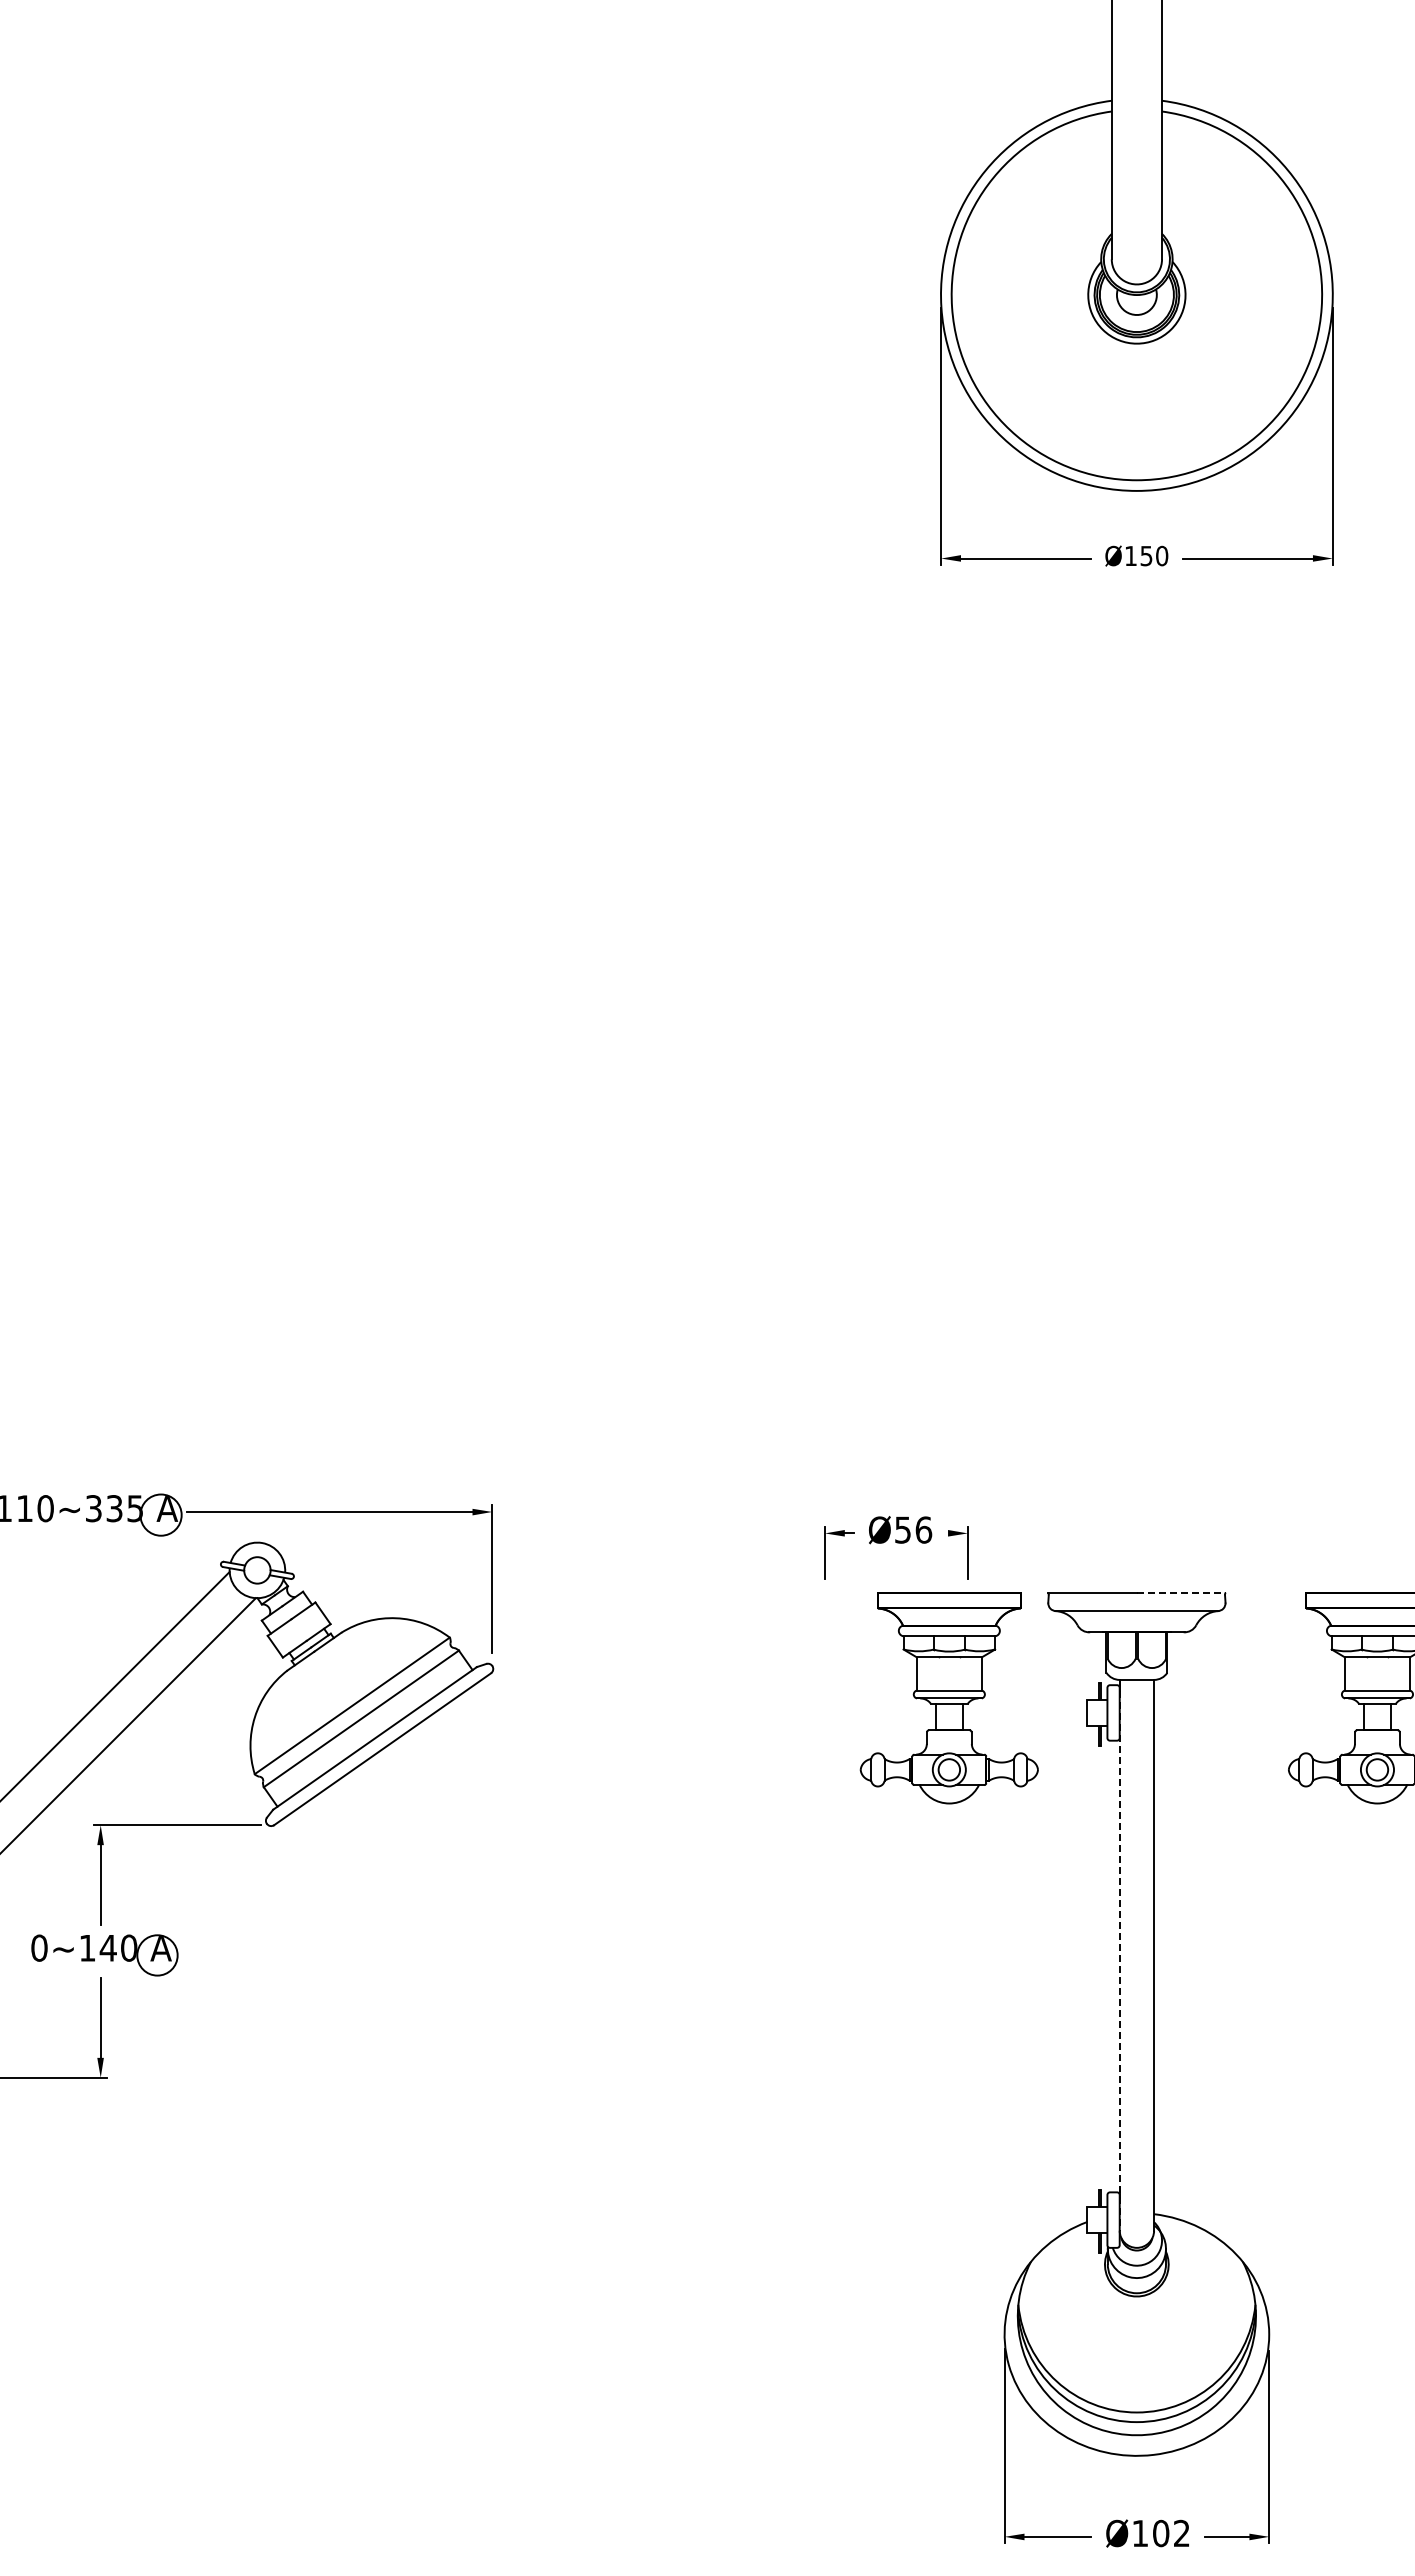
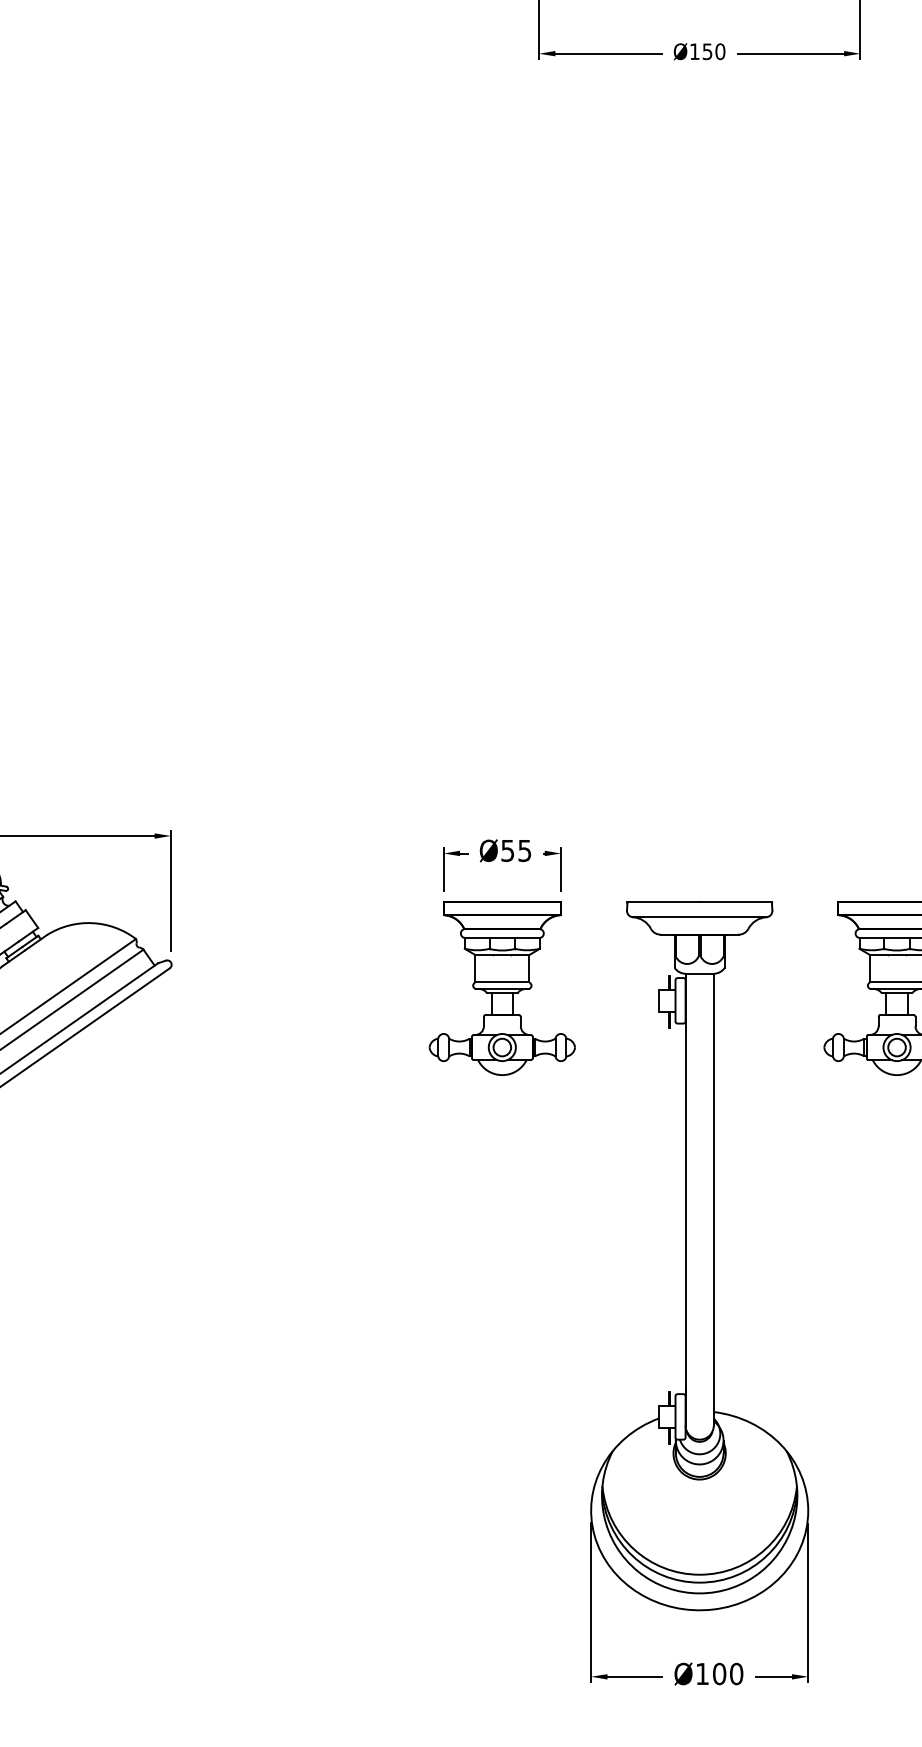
text: (923, 1529) -> (524, 850), Ø56 -> Ø55
line: (1181, 1592) -> (736, 902), dashed -> solid
part: (948, 1698) -> (501, 988), moved
line: (1119, 1955) -> (685, 1199), dashed -> solid
text: (1181, 2533) -> (736, 1674), Ø102 -> Ø100

